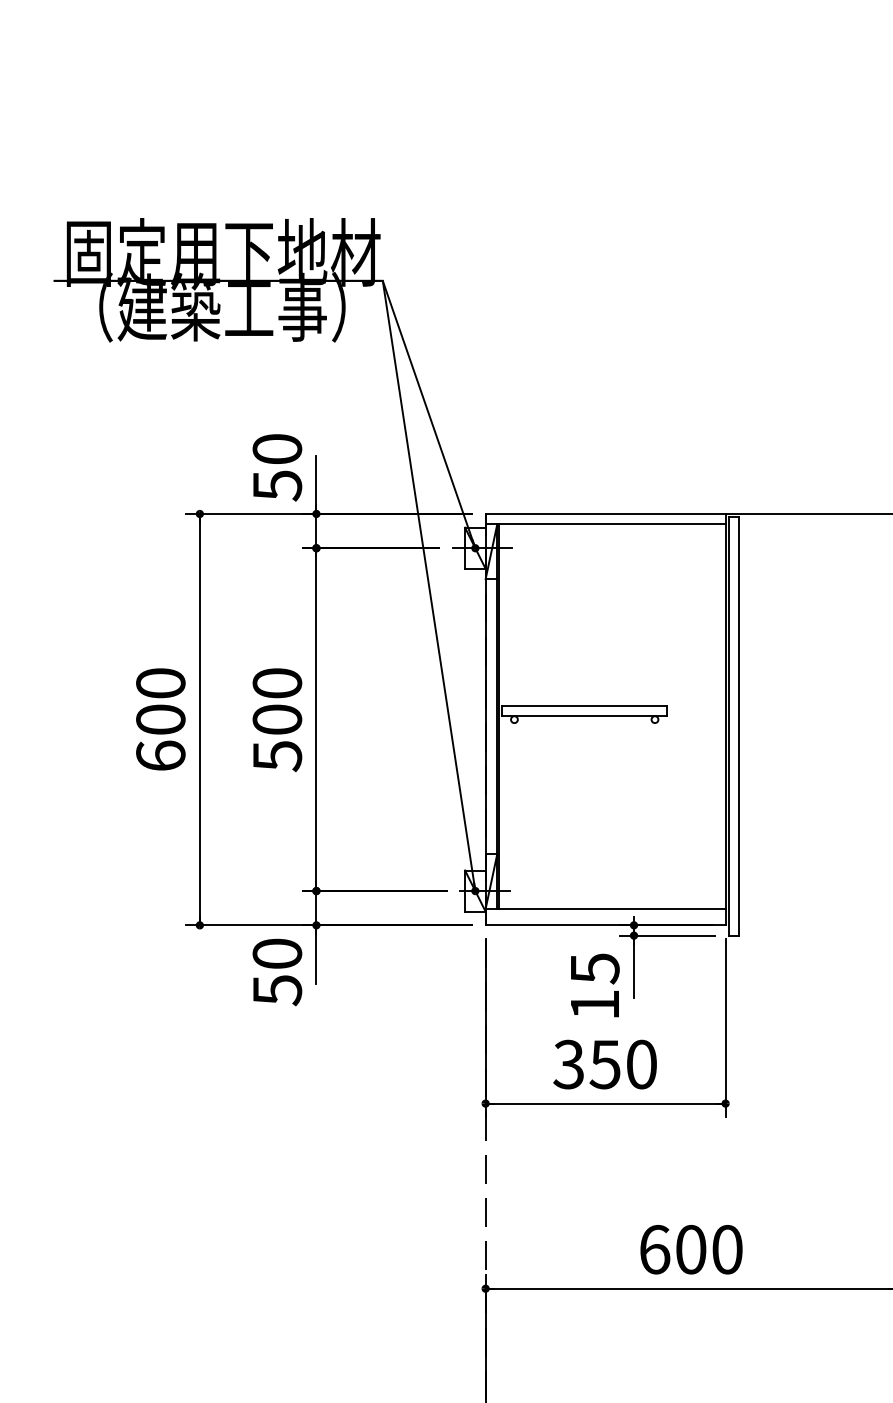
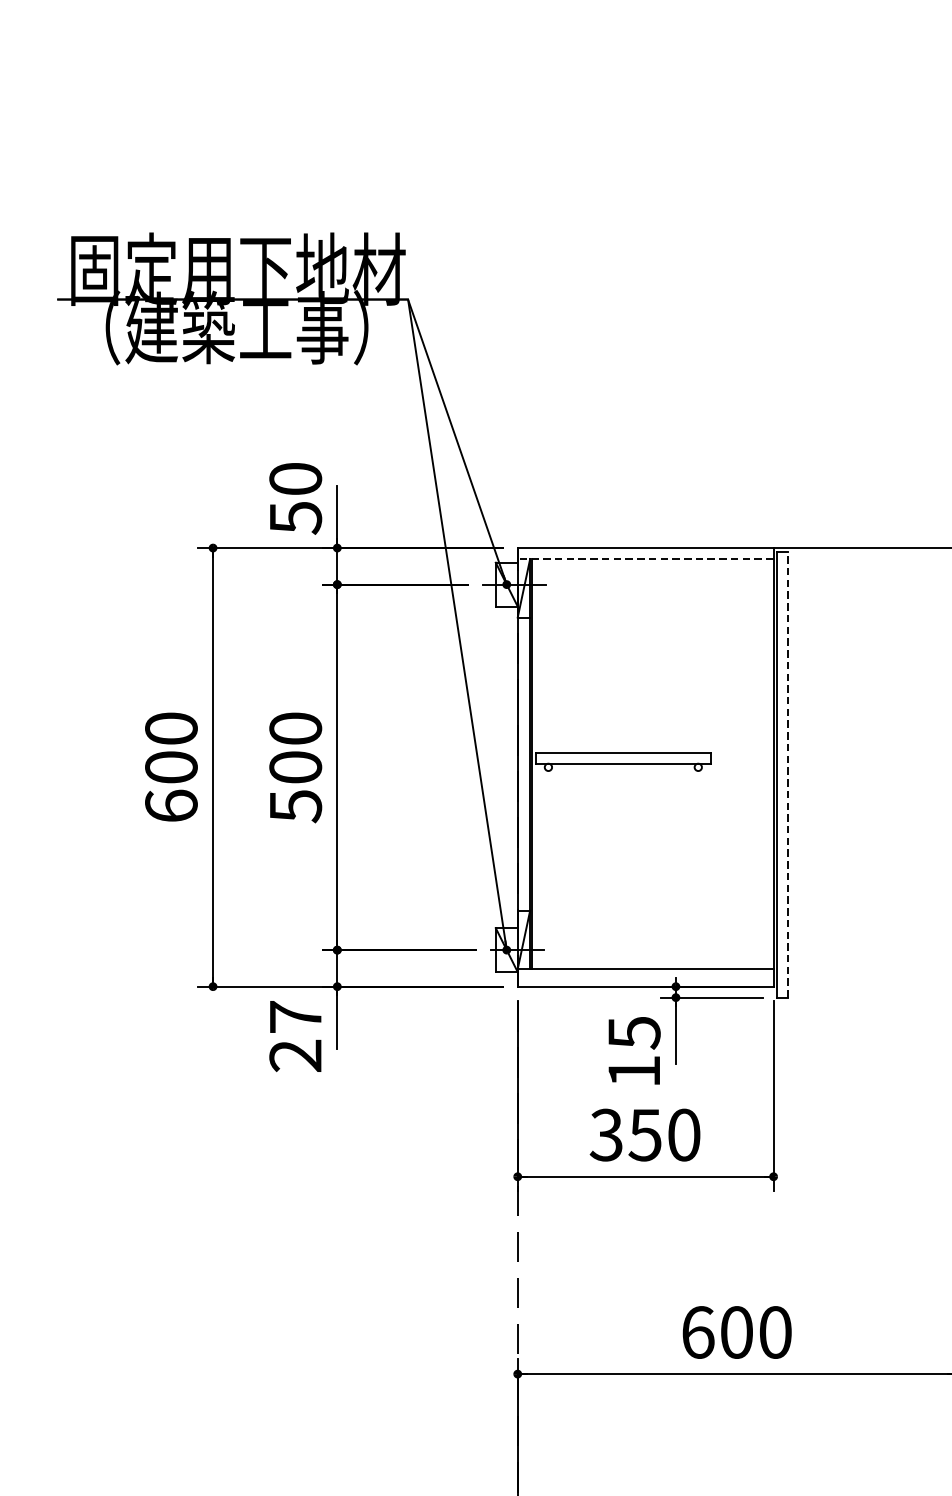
line: (605, 524) -> (645, 559), solid -> dashed
line: (739, 726) -> (788, 774), solid -> dashed
text: (277, 972) -> (295, 1036), 50 -> 27

